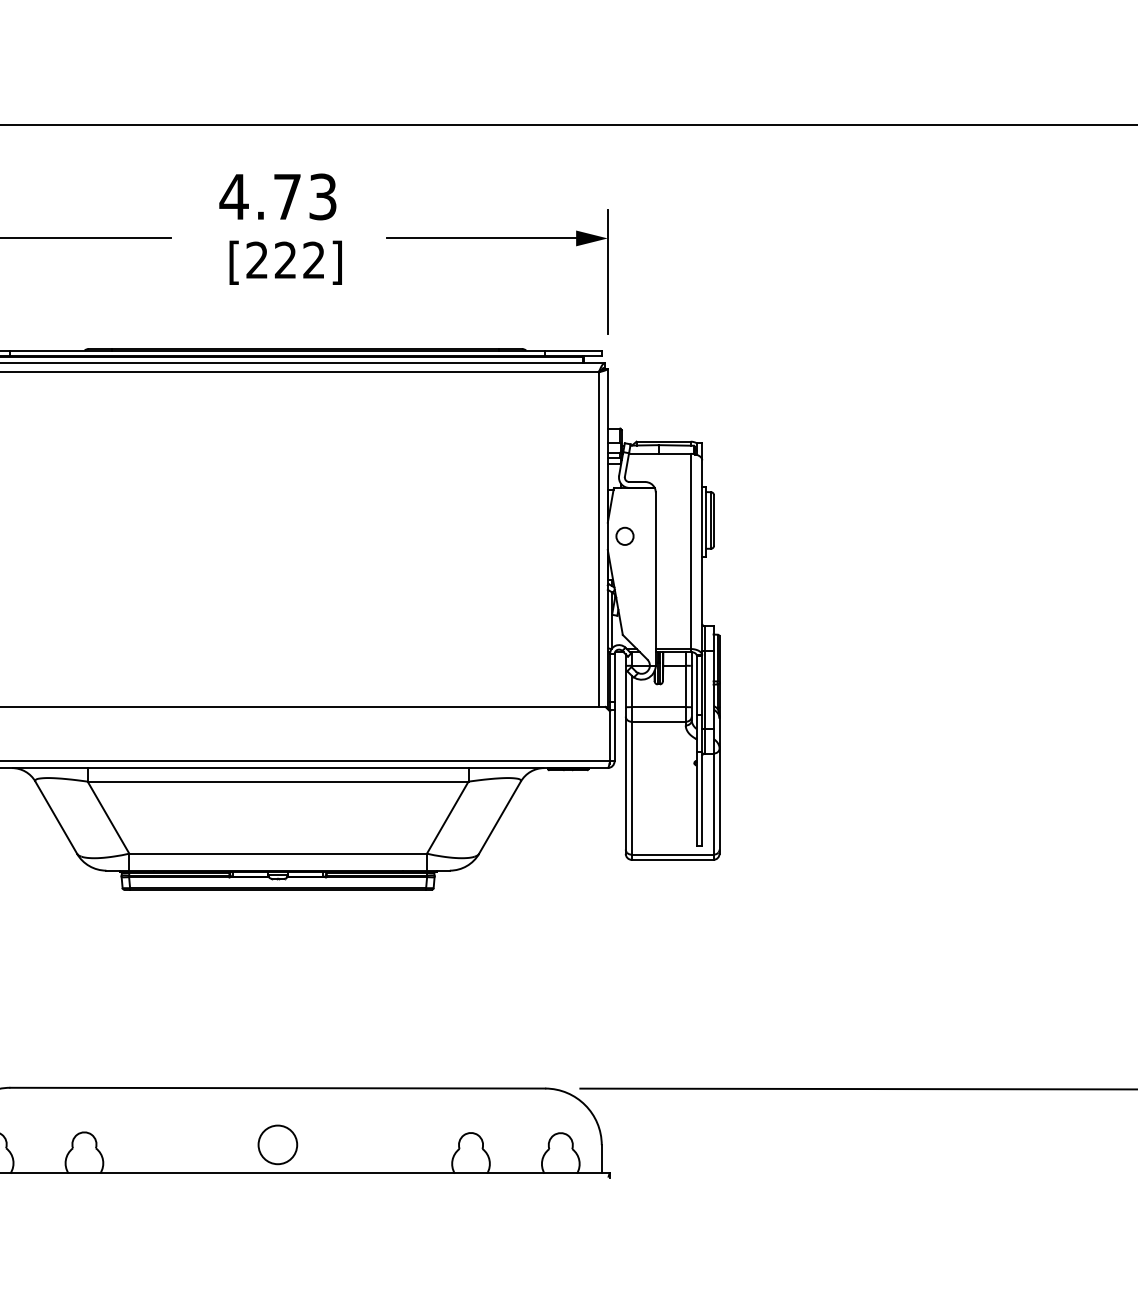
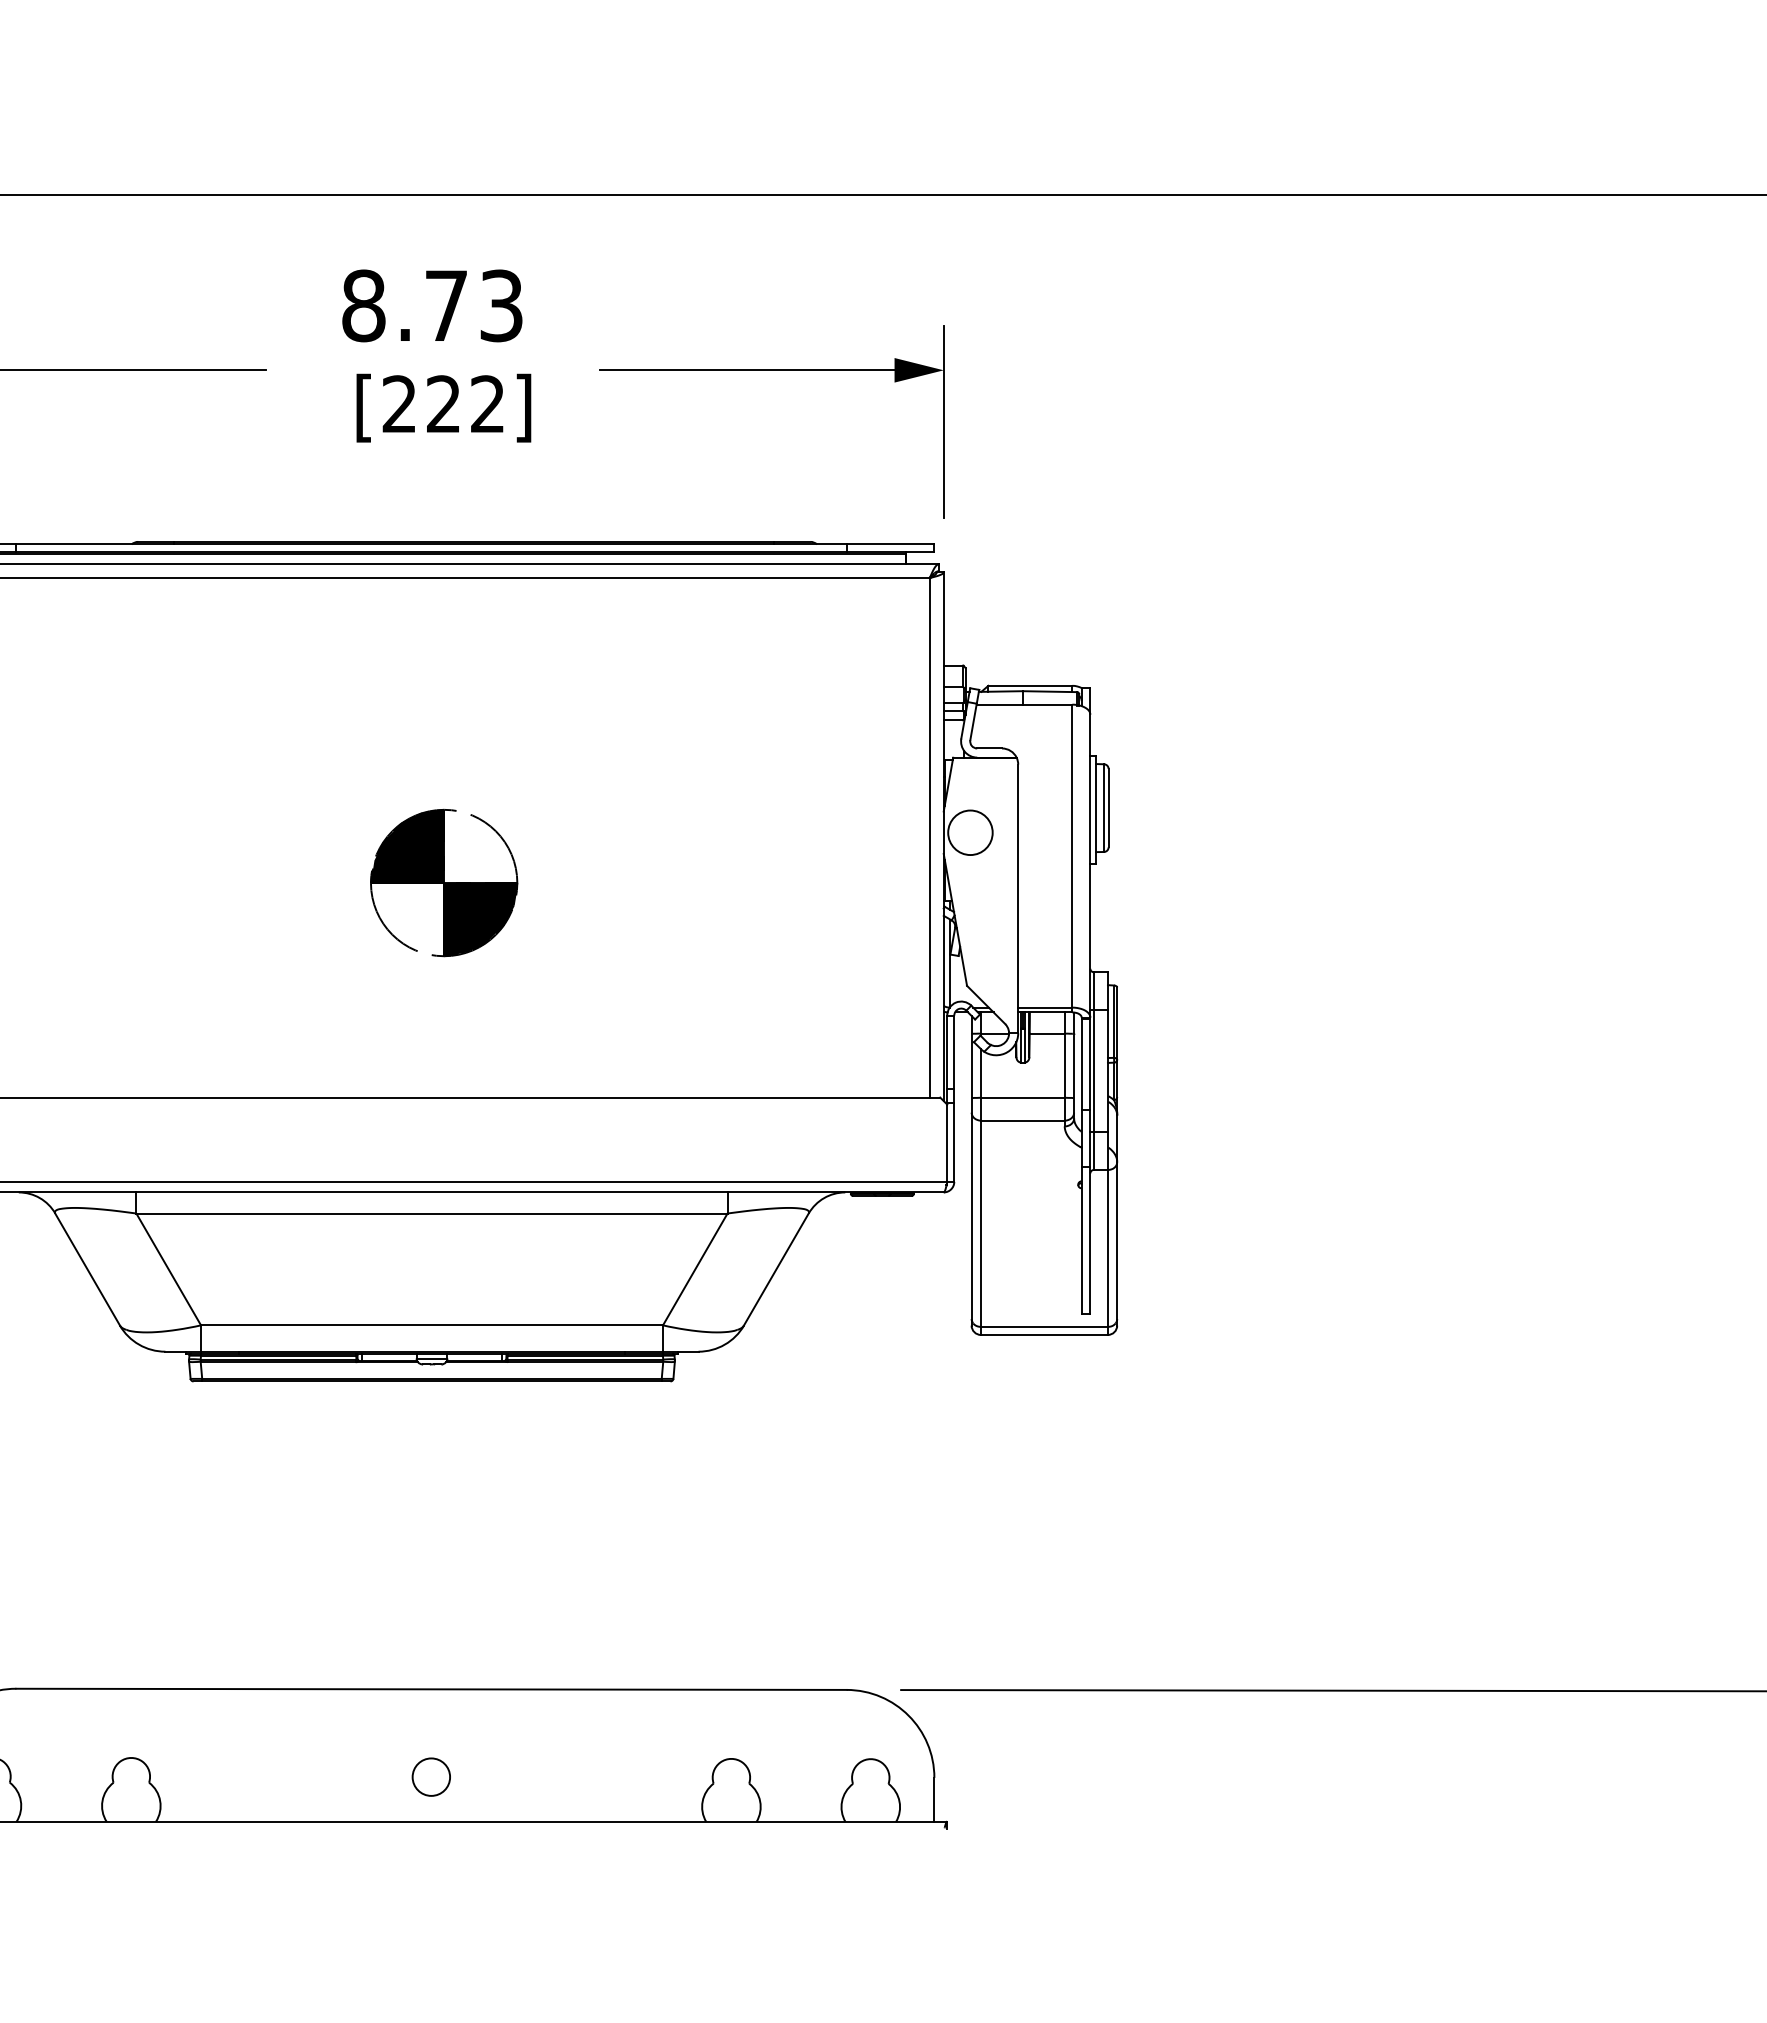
text: (233, 196) -> (362, 305), 4.73 -> 8.73
circle: (624, 536) -> (969, 832), size x1.67
part: (285, 568) -> (443, 882), added
circle: (277, 1144) -> (431, 1776), size x0.62

